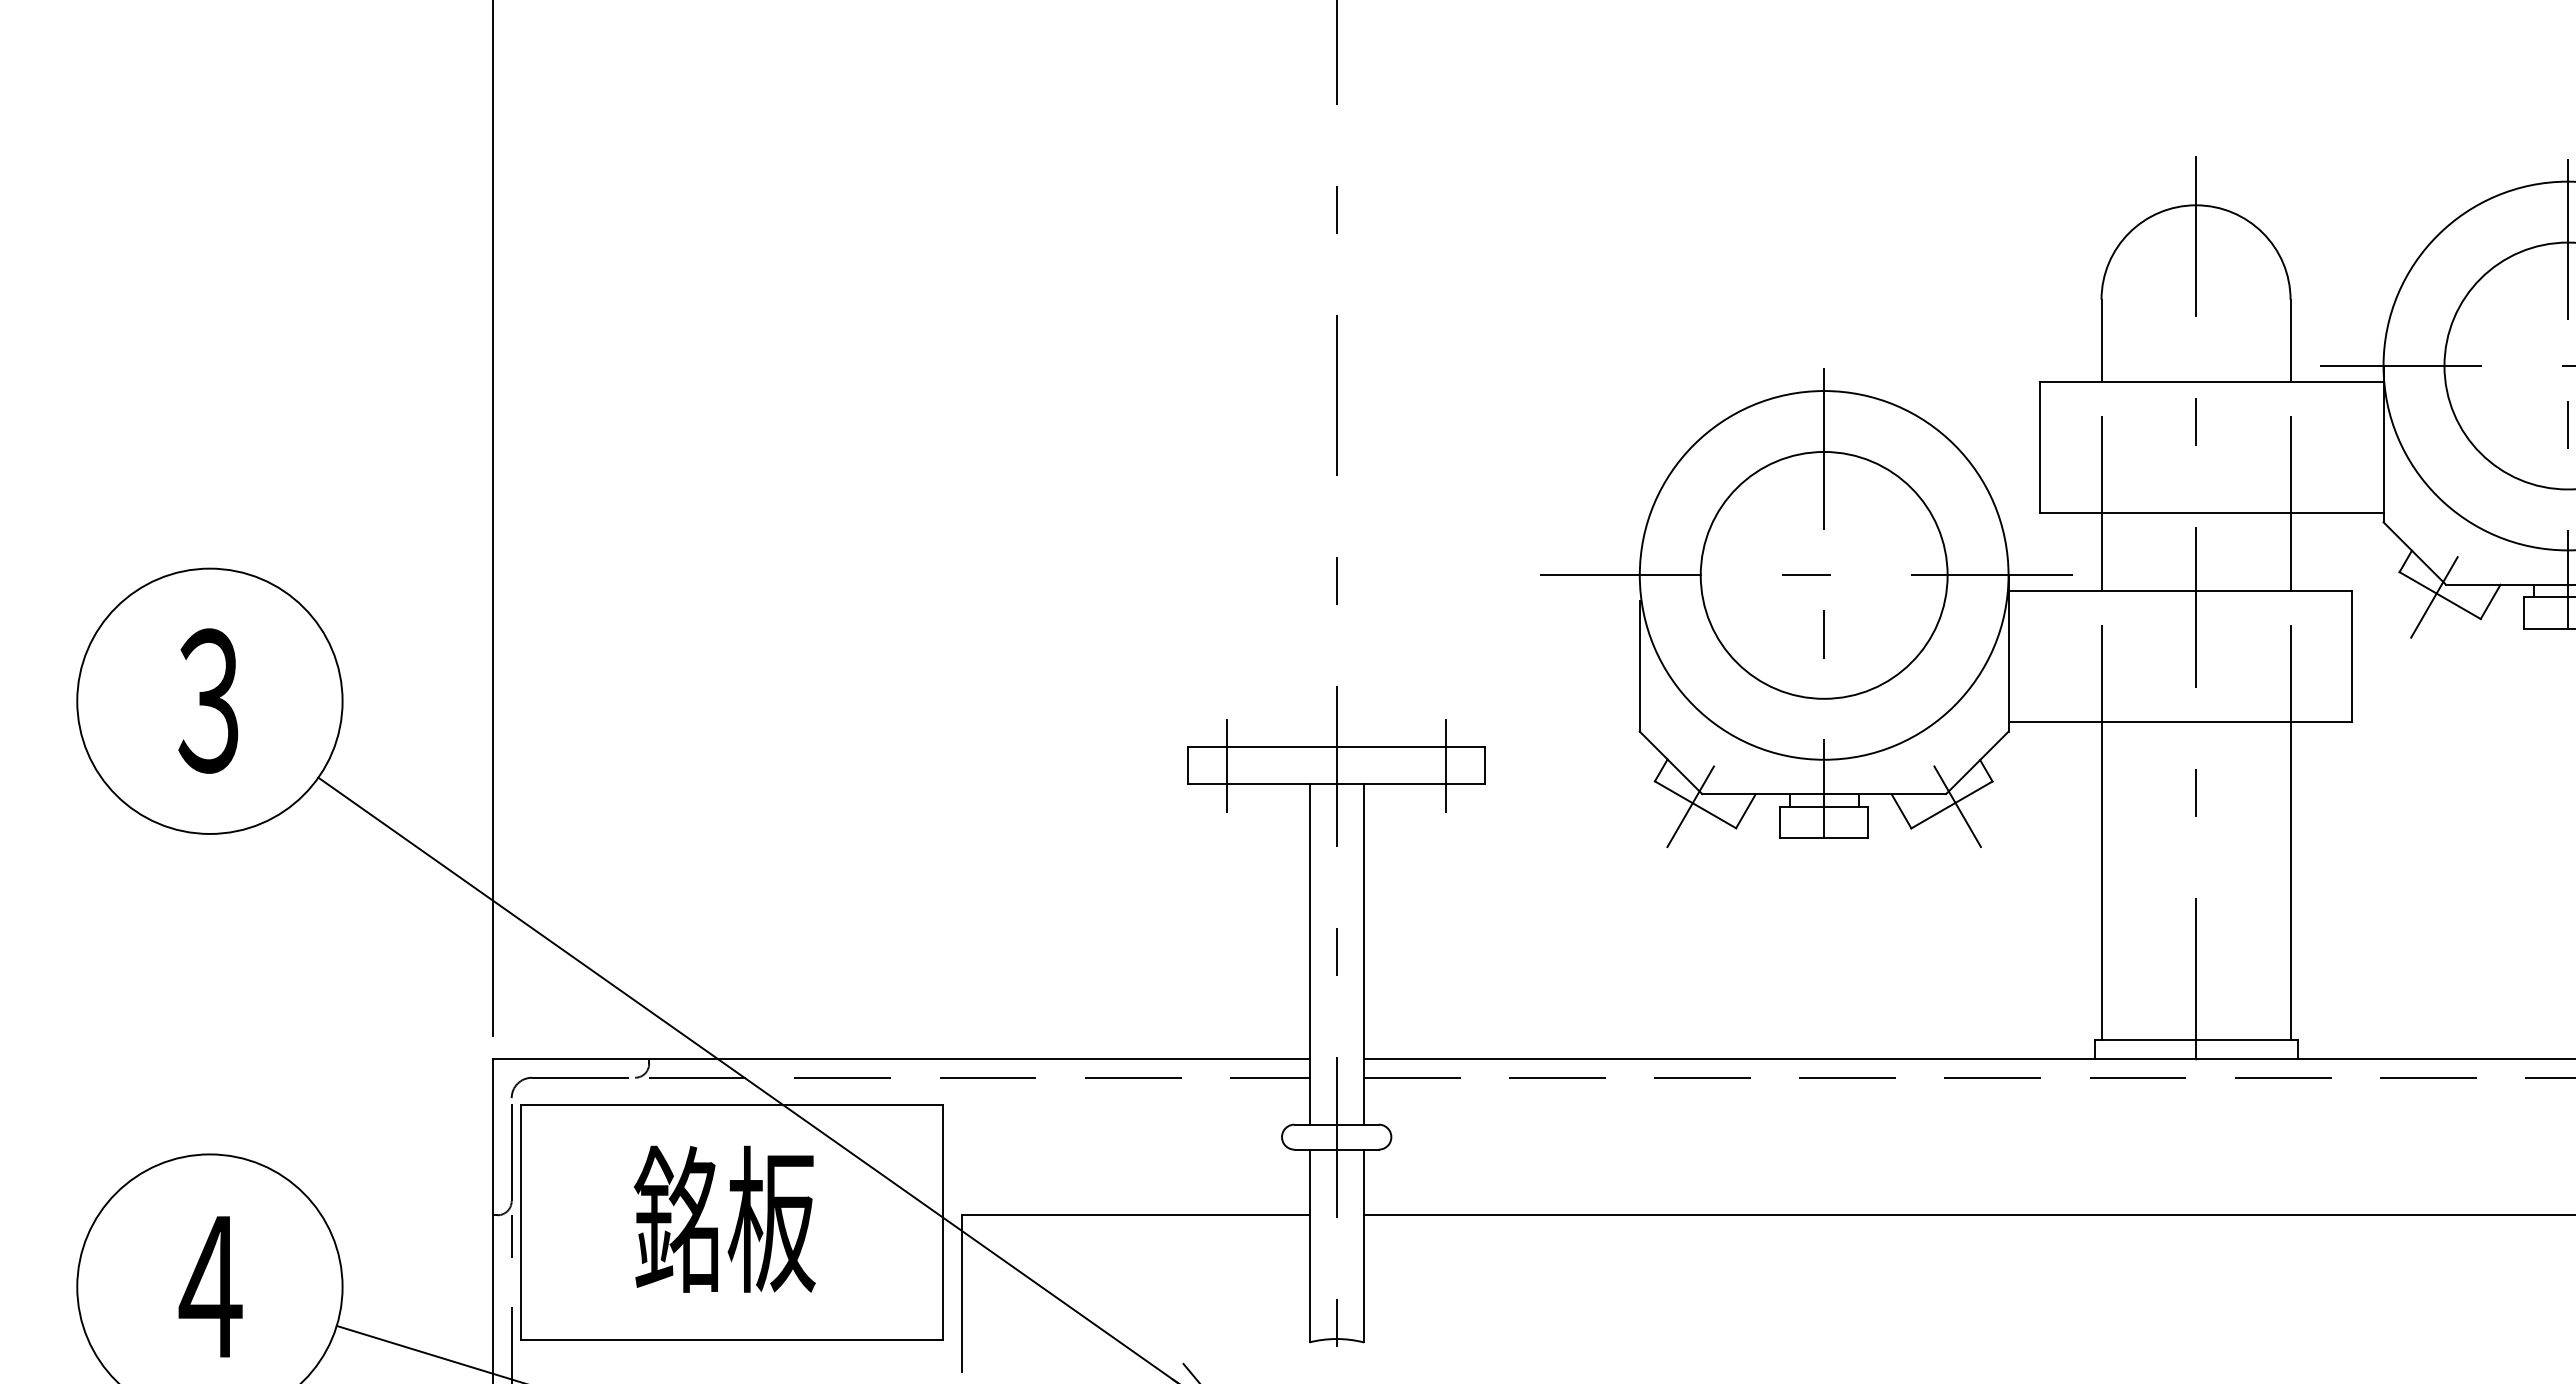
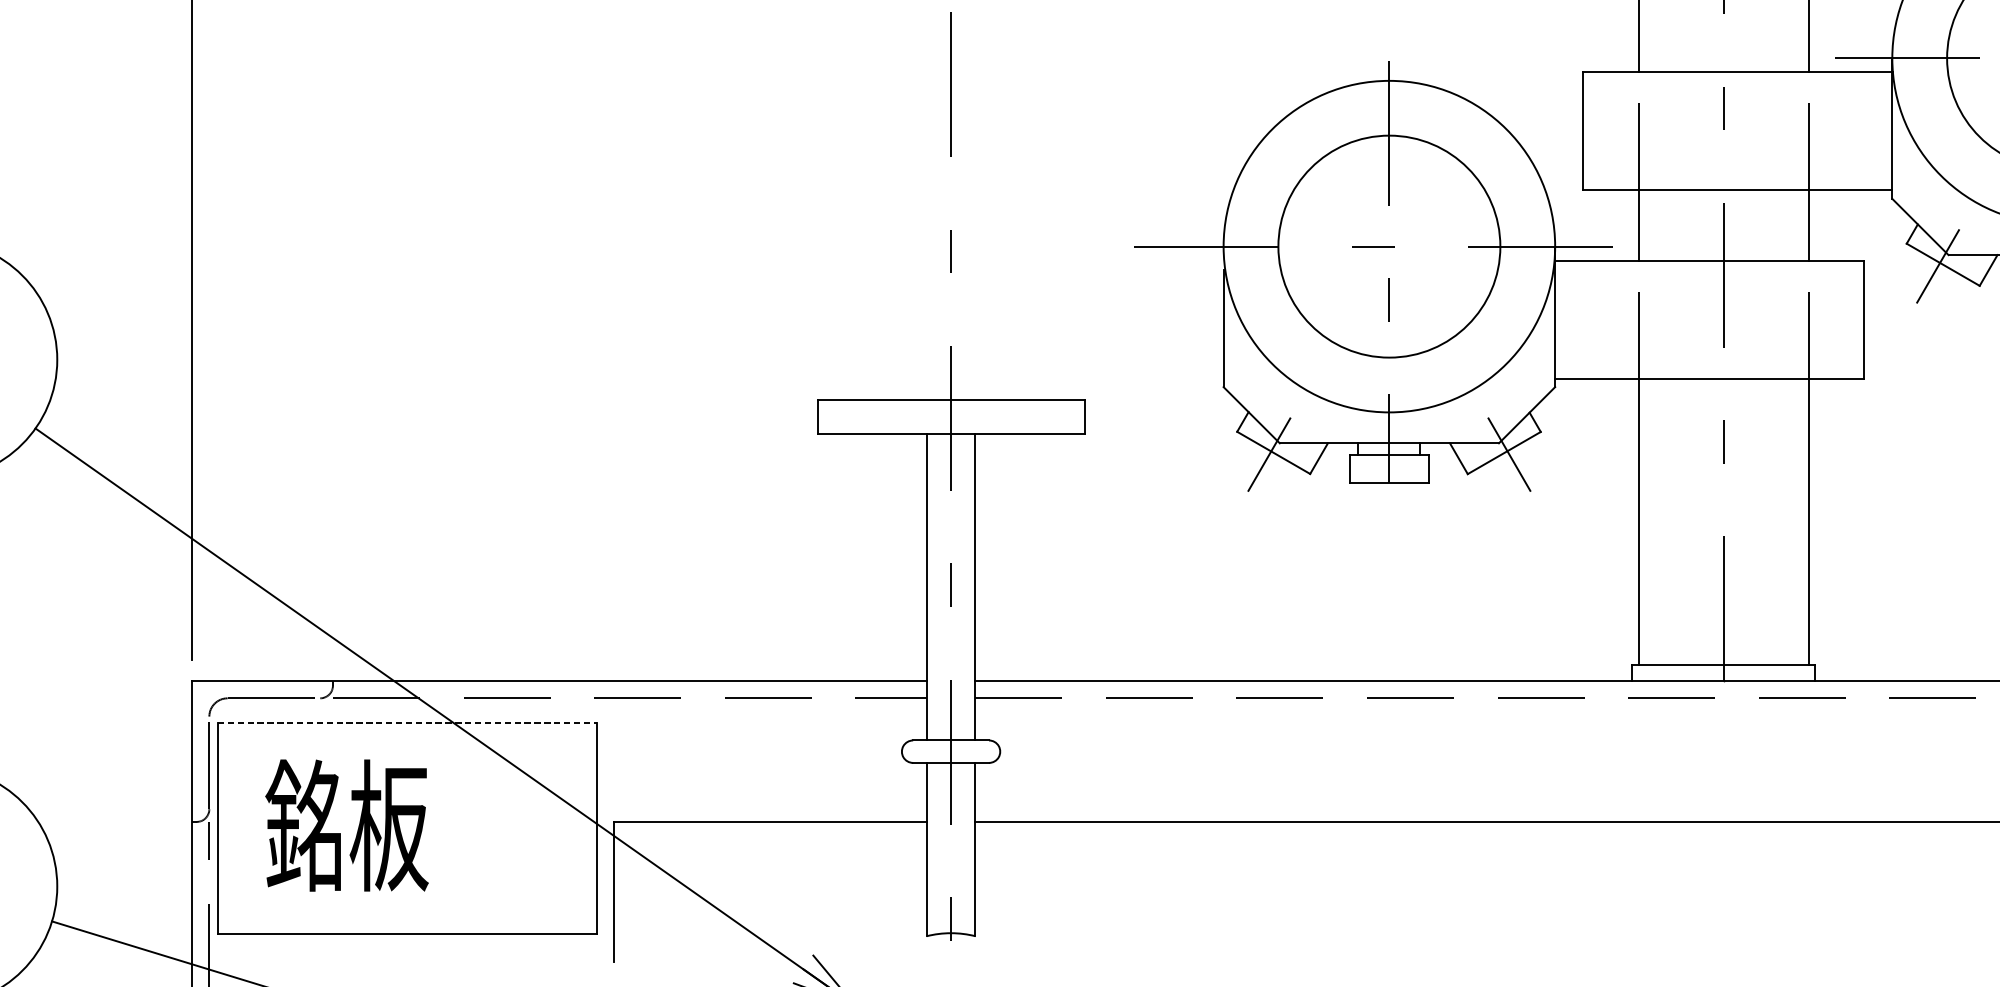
line: (1227, 766) -> (852, 418), removed
line: (1446, 766) -> (1049, 418), removed
line: (732, 1105) -> (407, 723), solid -> dashed
text: (724, 1218) -> (346, 824), moved

